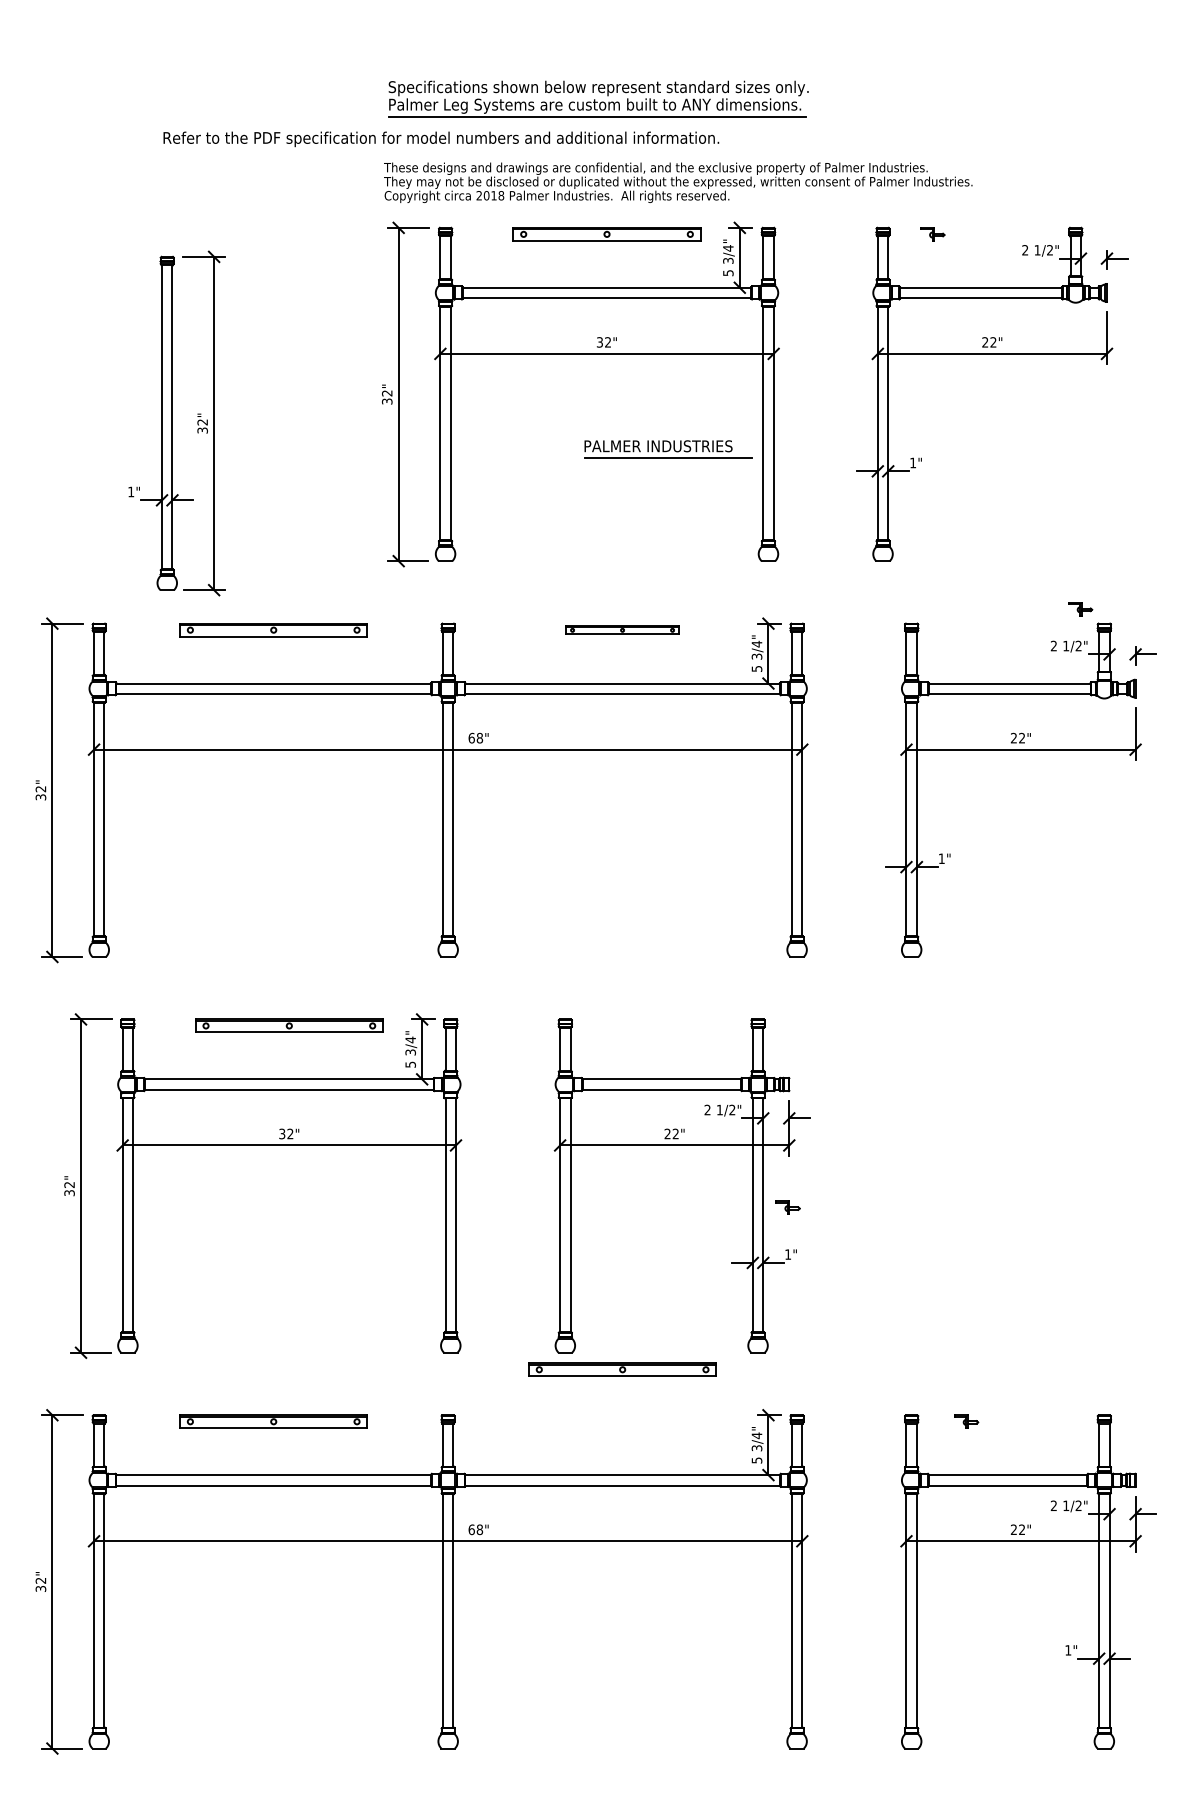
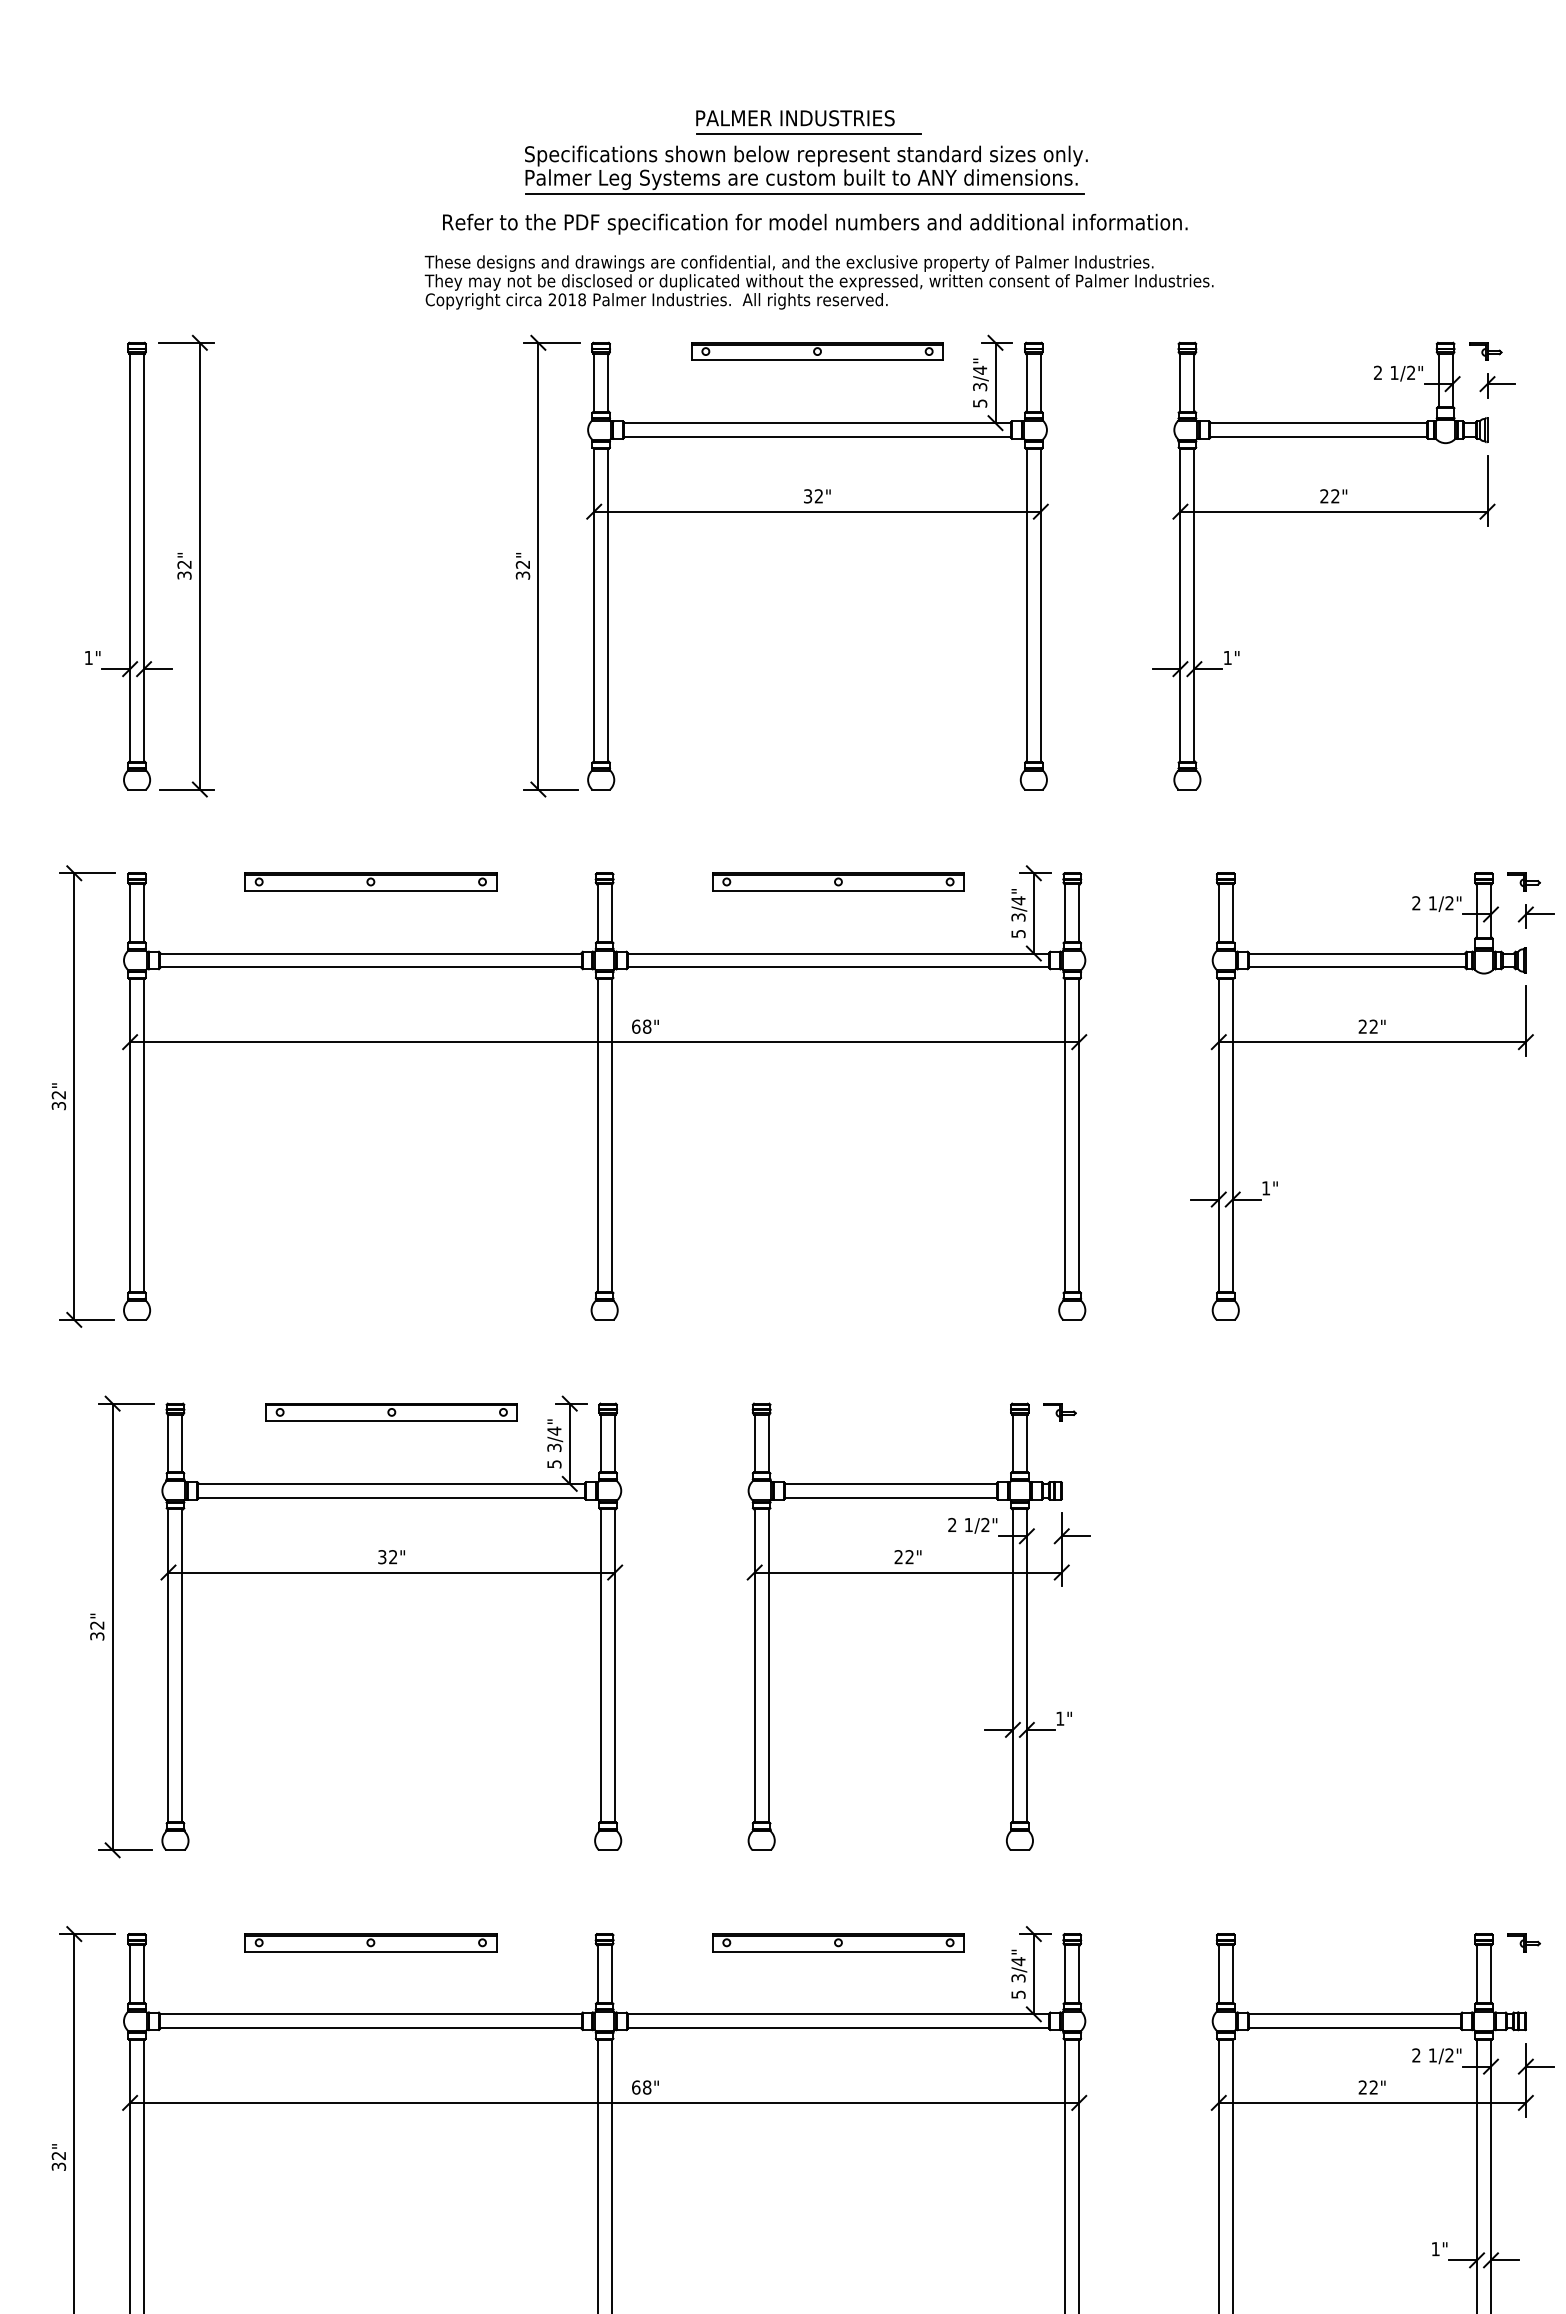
text: (441, 139) -> (815, 224), moved
text: (678, 182) -> (819, 282), moved
part: (932, 234) -> (1485, 351), moved
part: (176, 423) -> (149, 566), moved
part: (668, 449) -> (808, 122), moved
part: (1080, 609) -> (1524, 882), moved
part: (622, 630) -> (838, 882), size x1.67
part: (787, 1207) -> (1059, 1411), moved
part: (622, 1369) -> (838, 1942), moved
part: (966, 1421) -> (1524, 1942), moved

